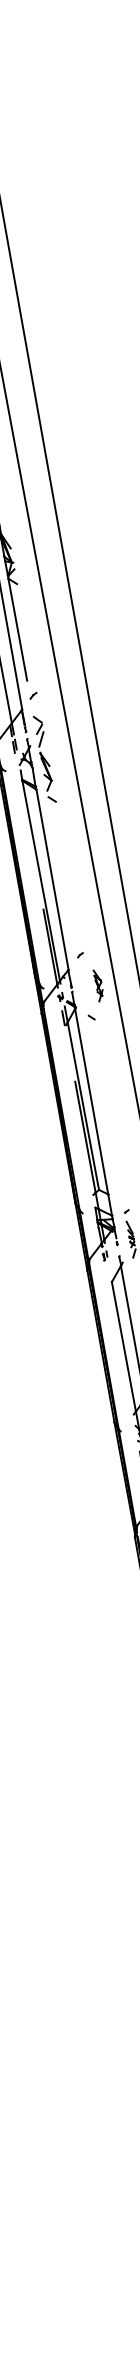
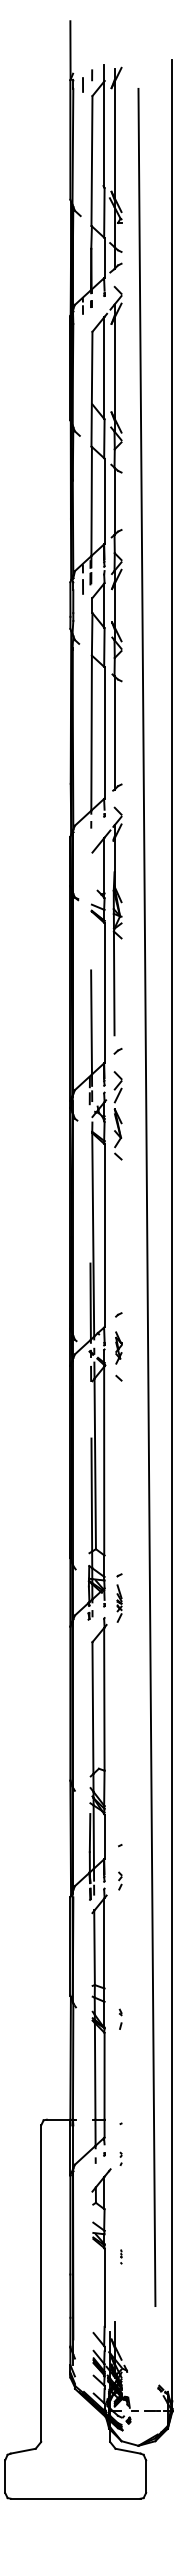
part: (98, 985) -> (118, 1347), moved

